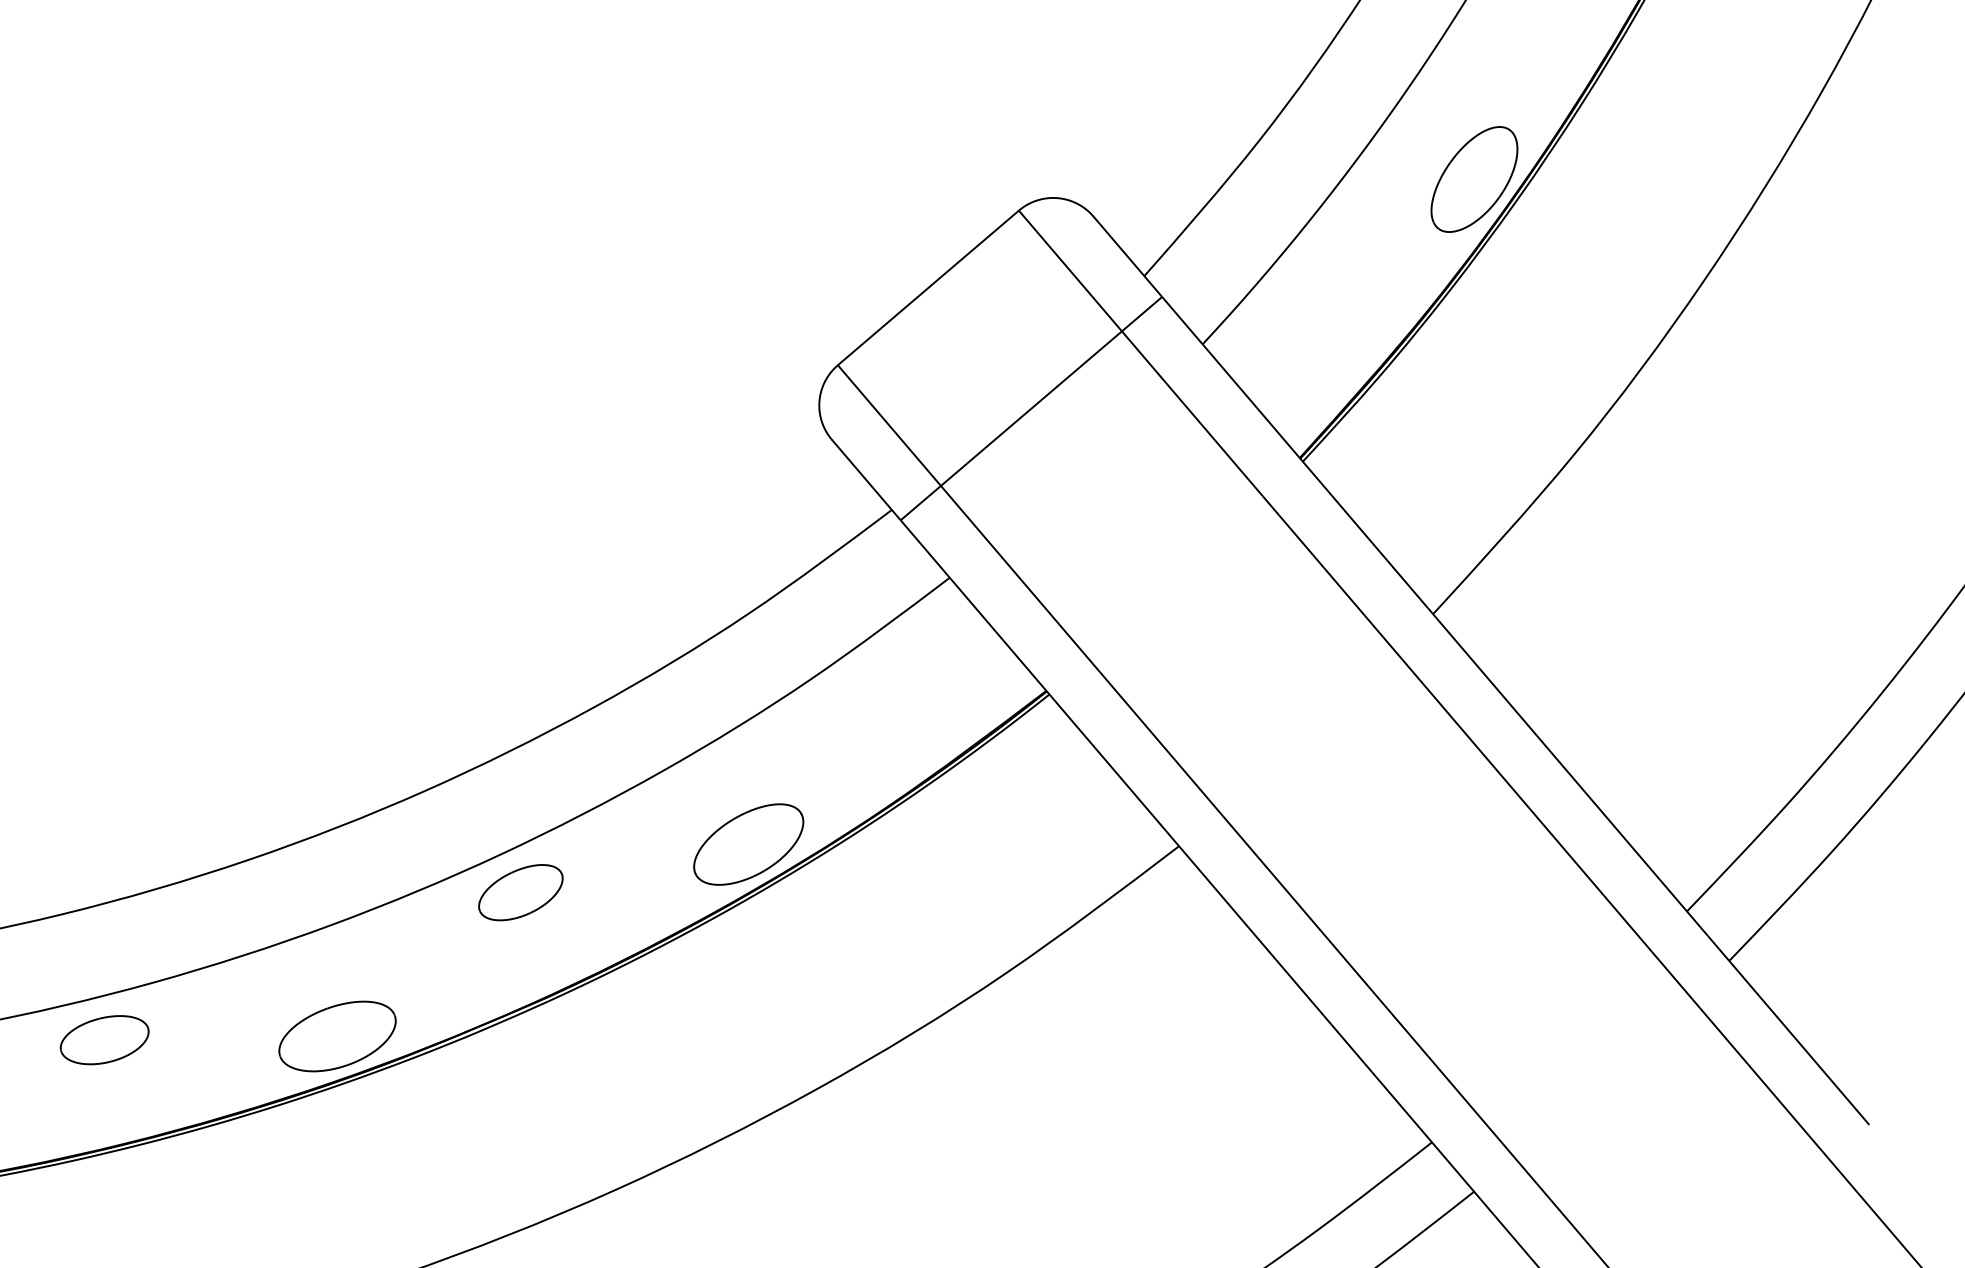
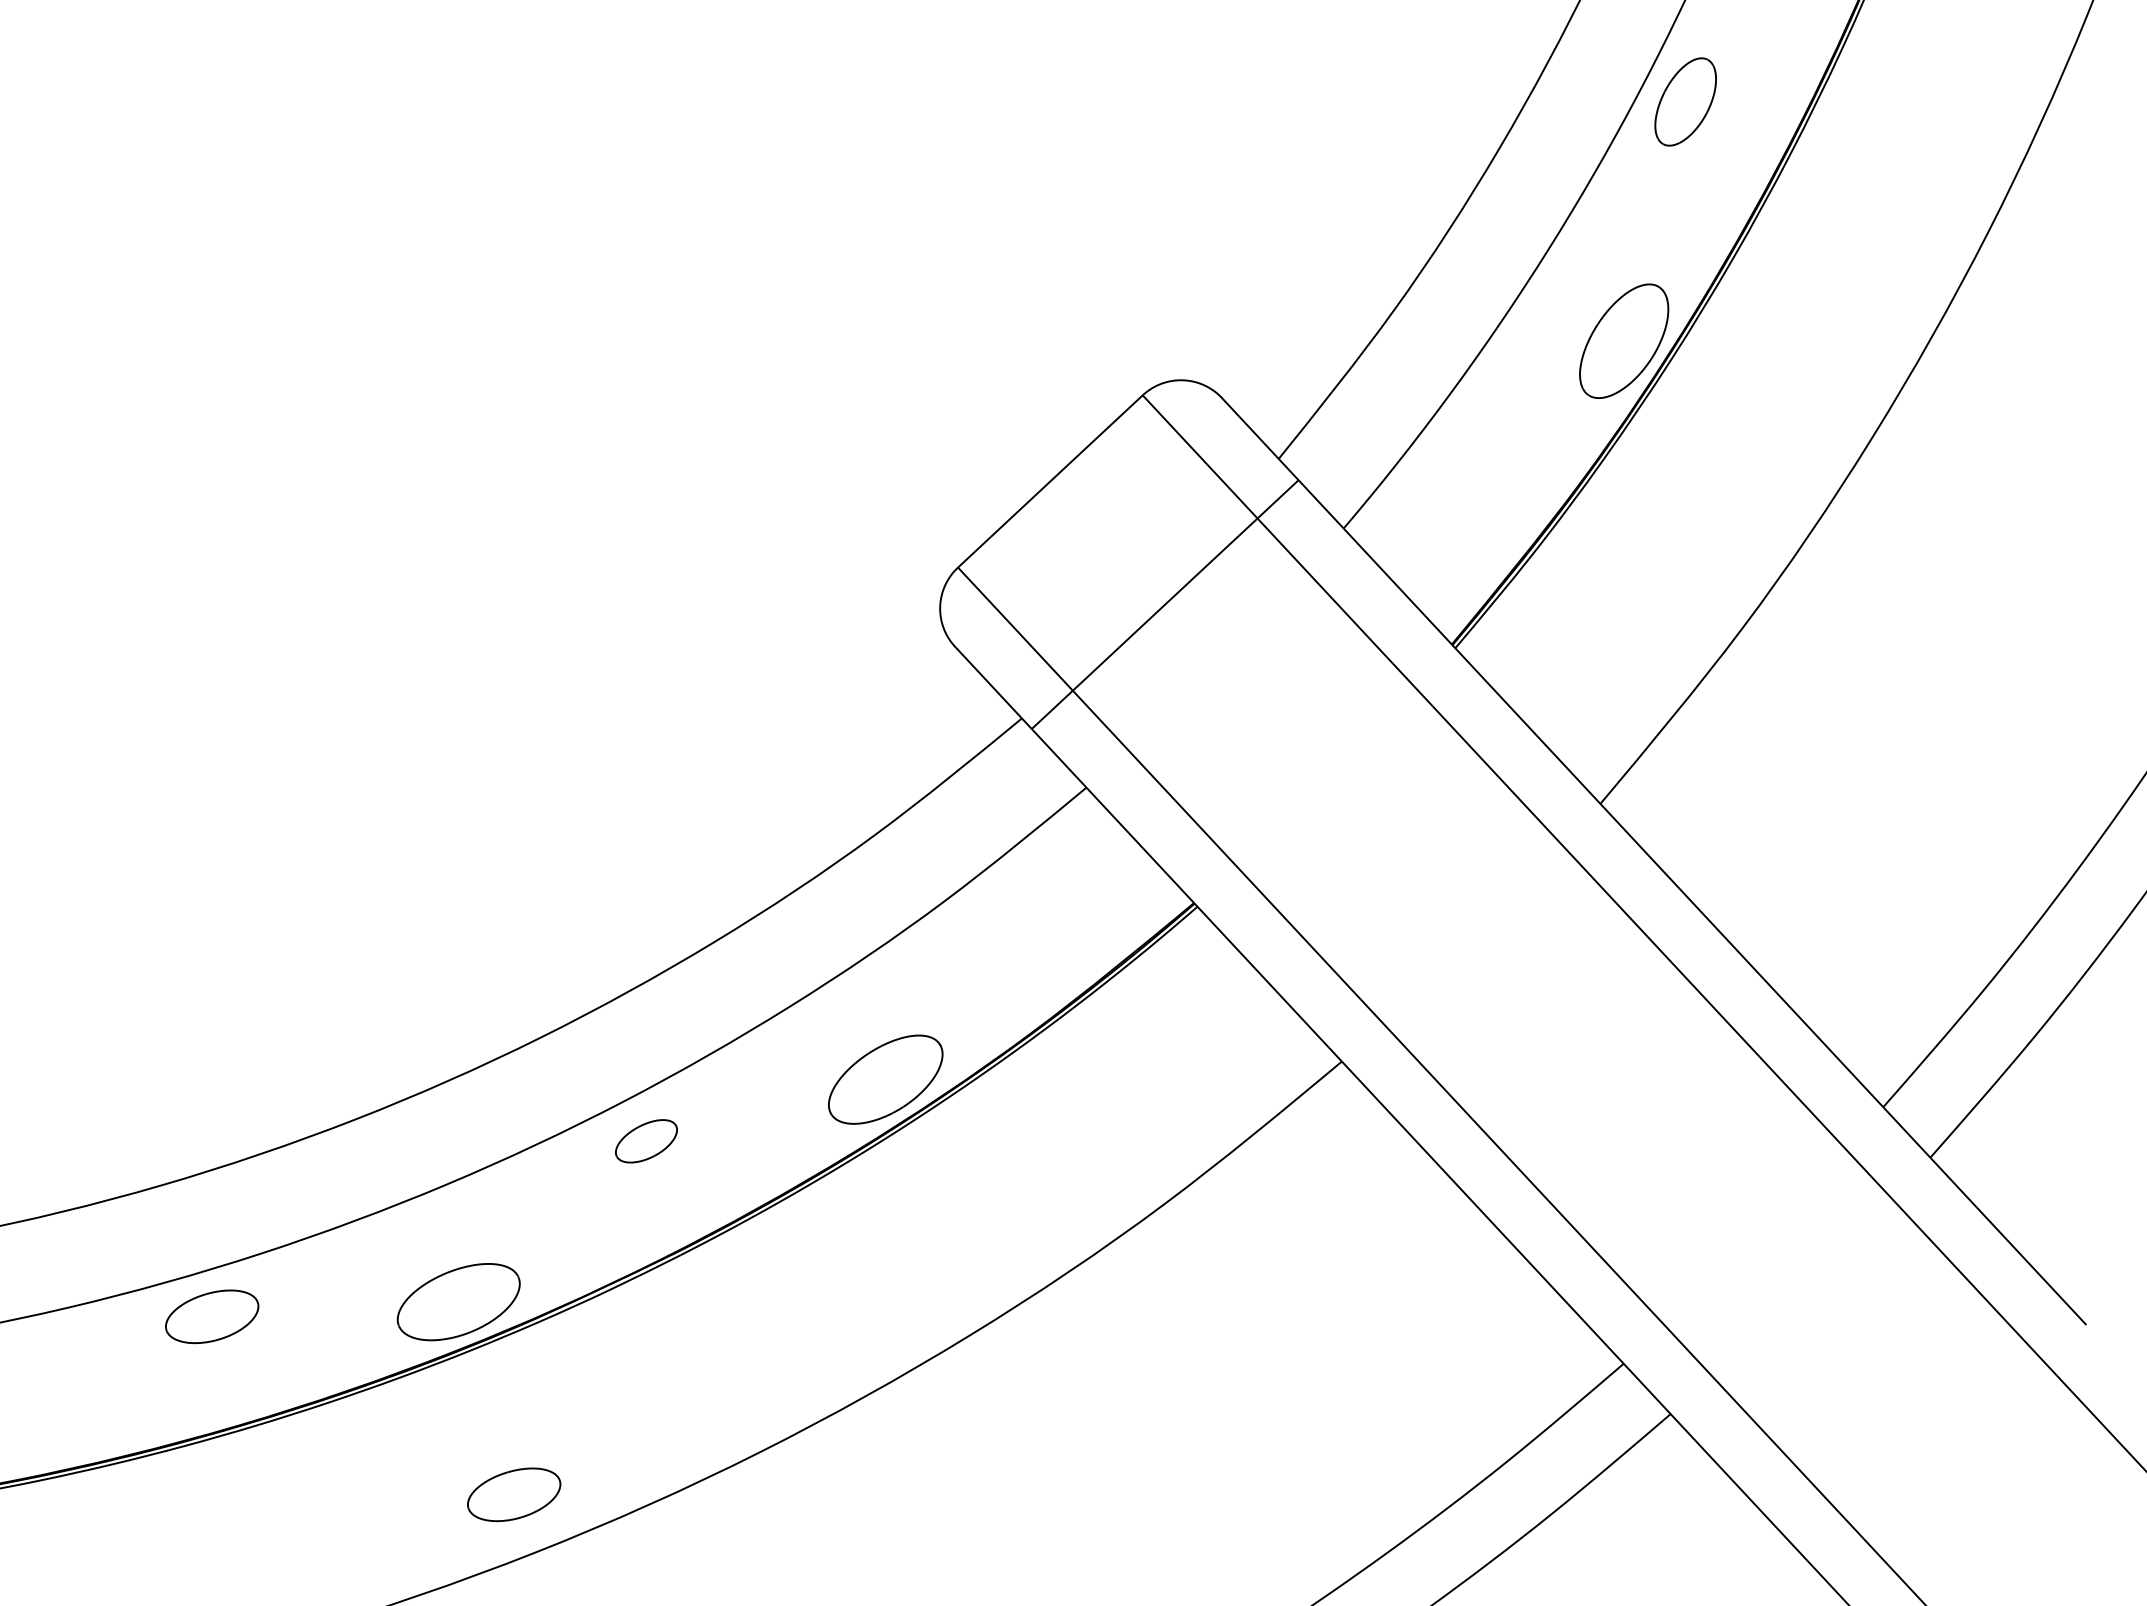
part: (520, 892) -> (646, 1141), size x0.7
part: (382, 1219) -> (514, 1494), added

